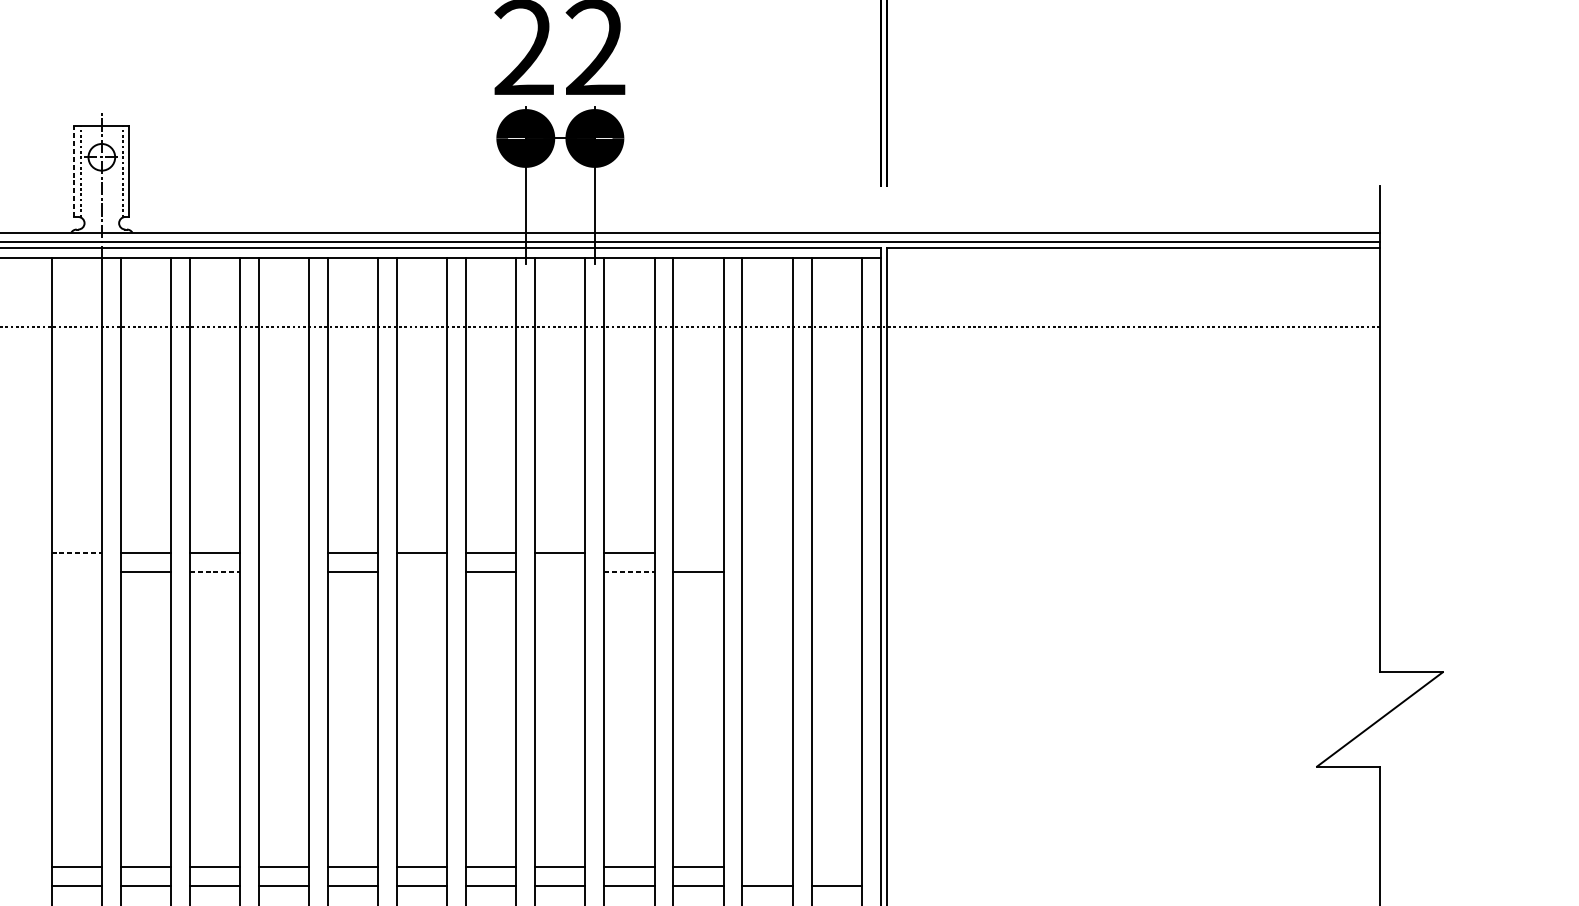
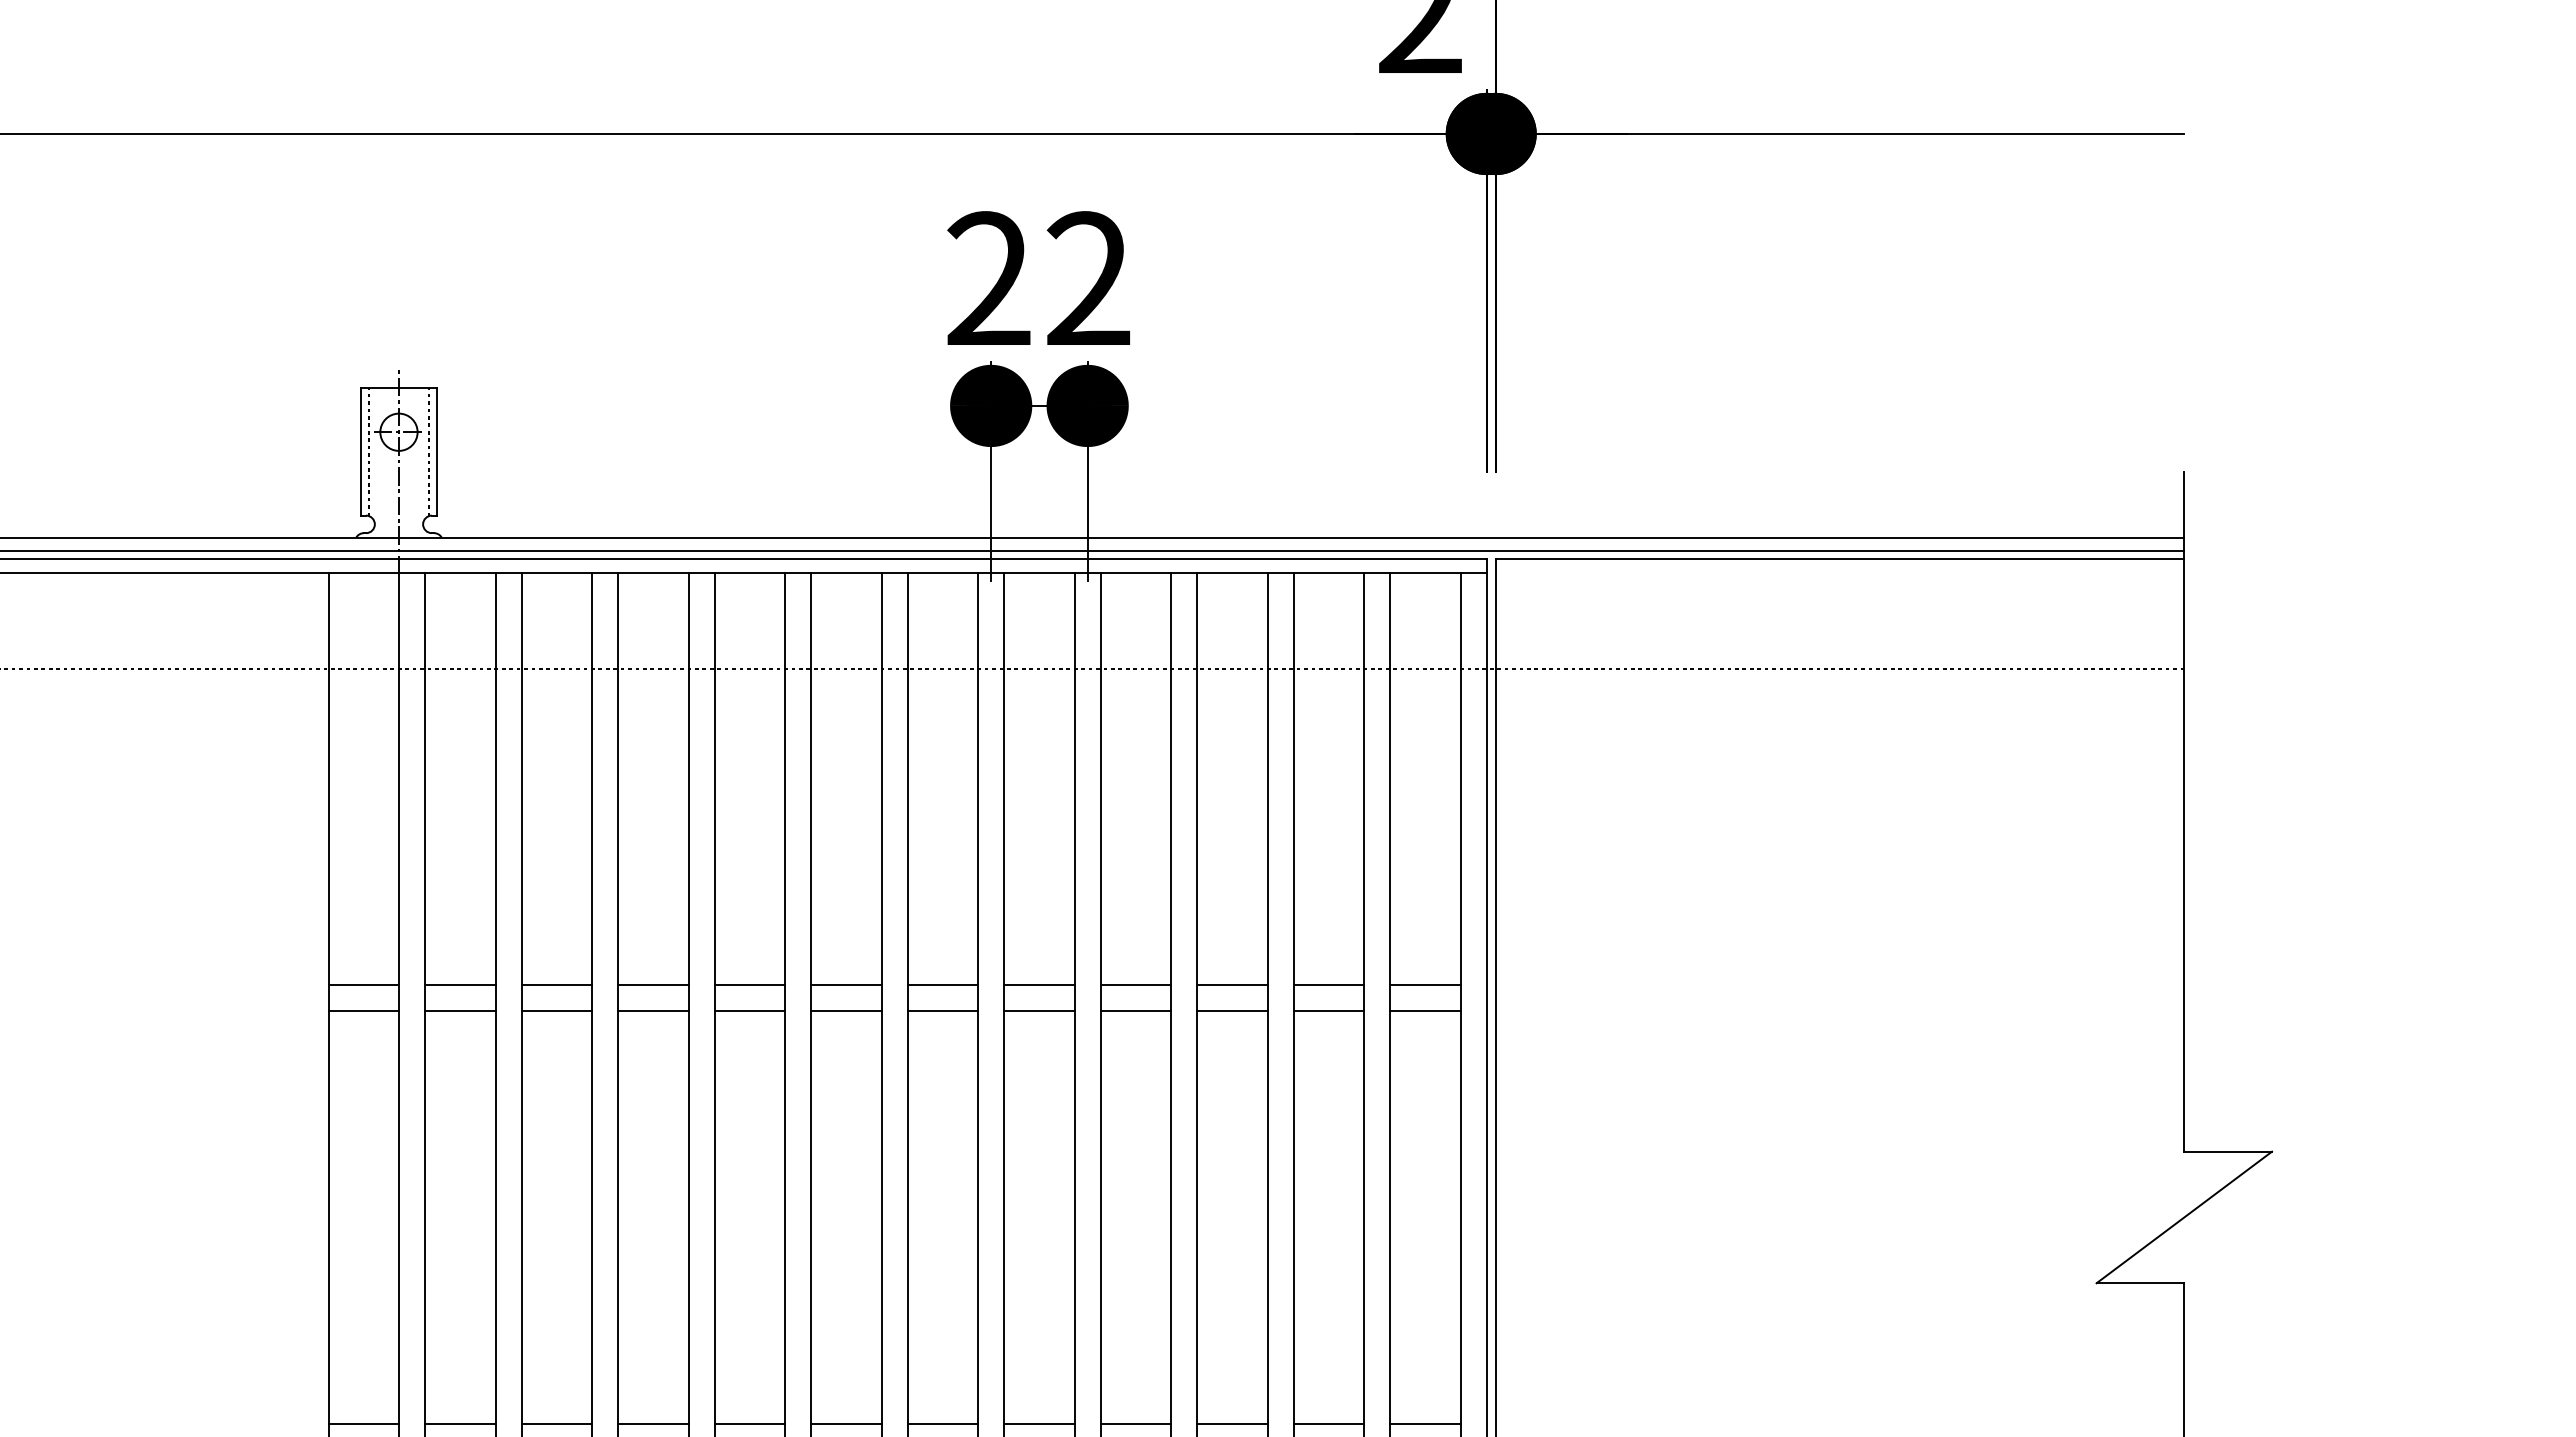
line: (74, 171) -> (360, 452), dashed -> solid
line: (77, 552) -> (364, 984), dashed -> solid
line: (284, 552) -> (653, 984), added
line: (698, 552) -> (1232, 984), added
line: (767, 552) -> (1328, 984), added
line: (836, 552) -> (1425, 984), added
line: (76, 571) -> (363, 1011), added
line: (215, 571) -> (557, 1011), dashed -> solid
line: (284, 571) -> (653, 1011), added
line: (422, 571) -> (846, 1011), added
line: (560, 571) -> (1039, 1011), added
line: (629, 571) -> (1136, 1011), dashed -> solid
line: (767, 571) -> (1328, 1011), added
line: (836, 571) -> (1425, 1011), added
line: (767, 866) -> (1328, 1423), added
line: (836, 866) -> (1425, 1423), added

